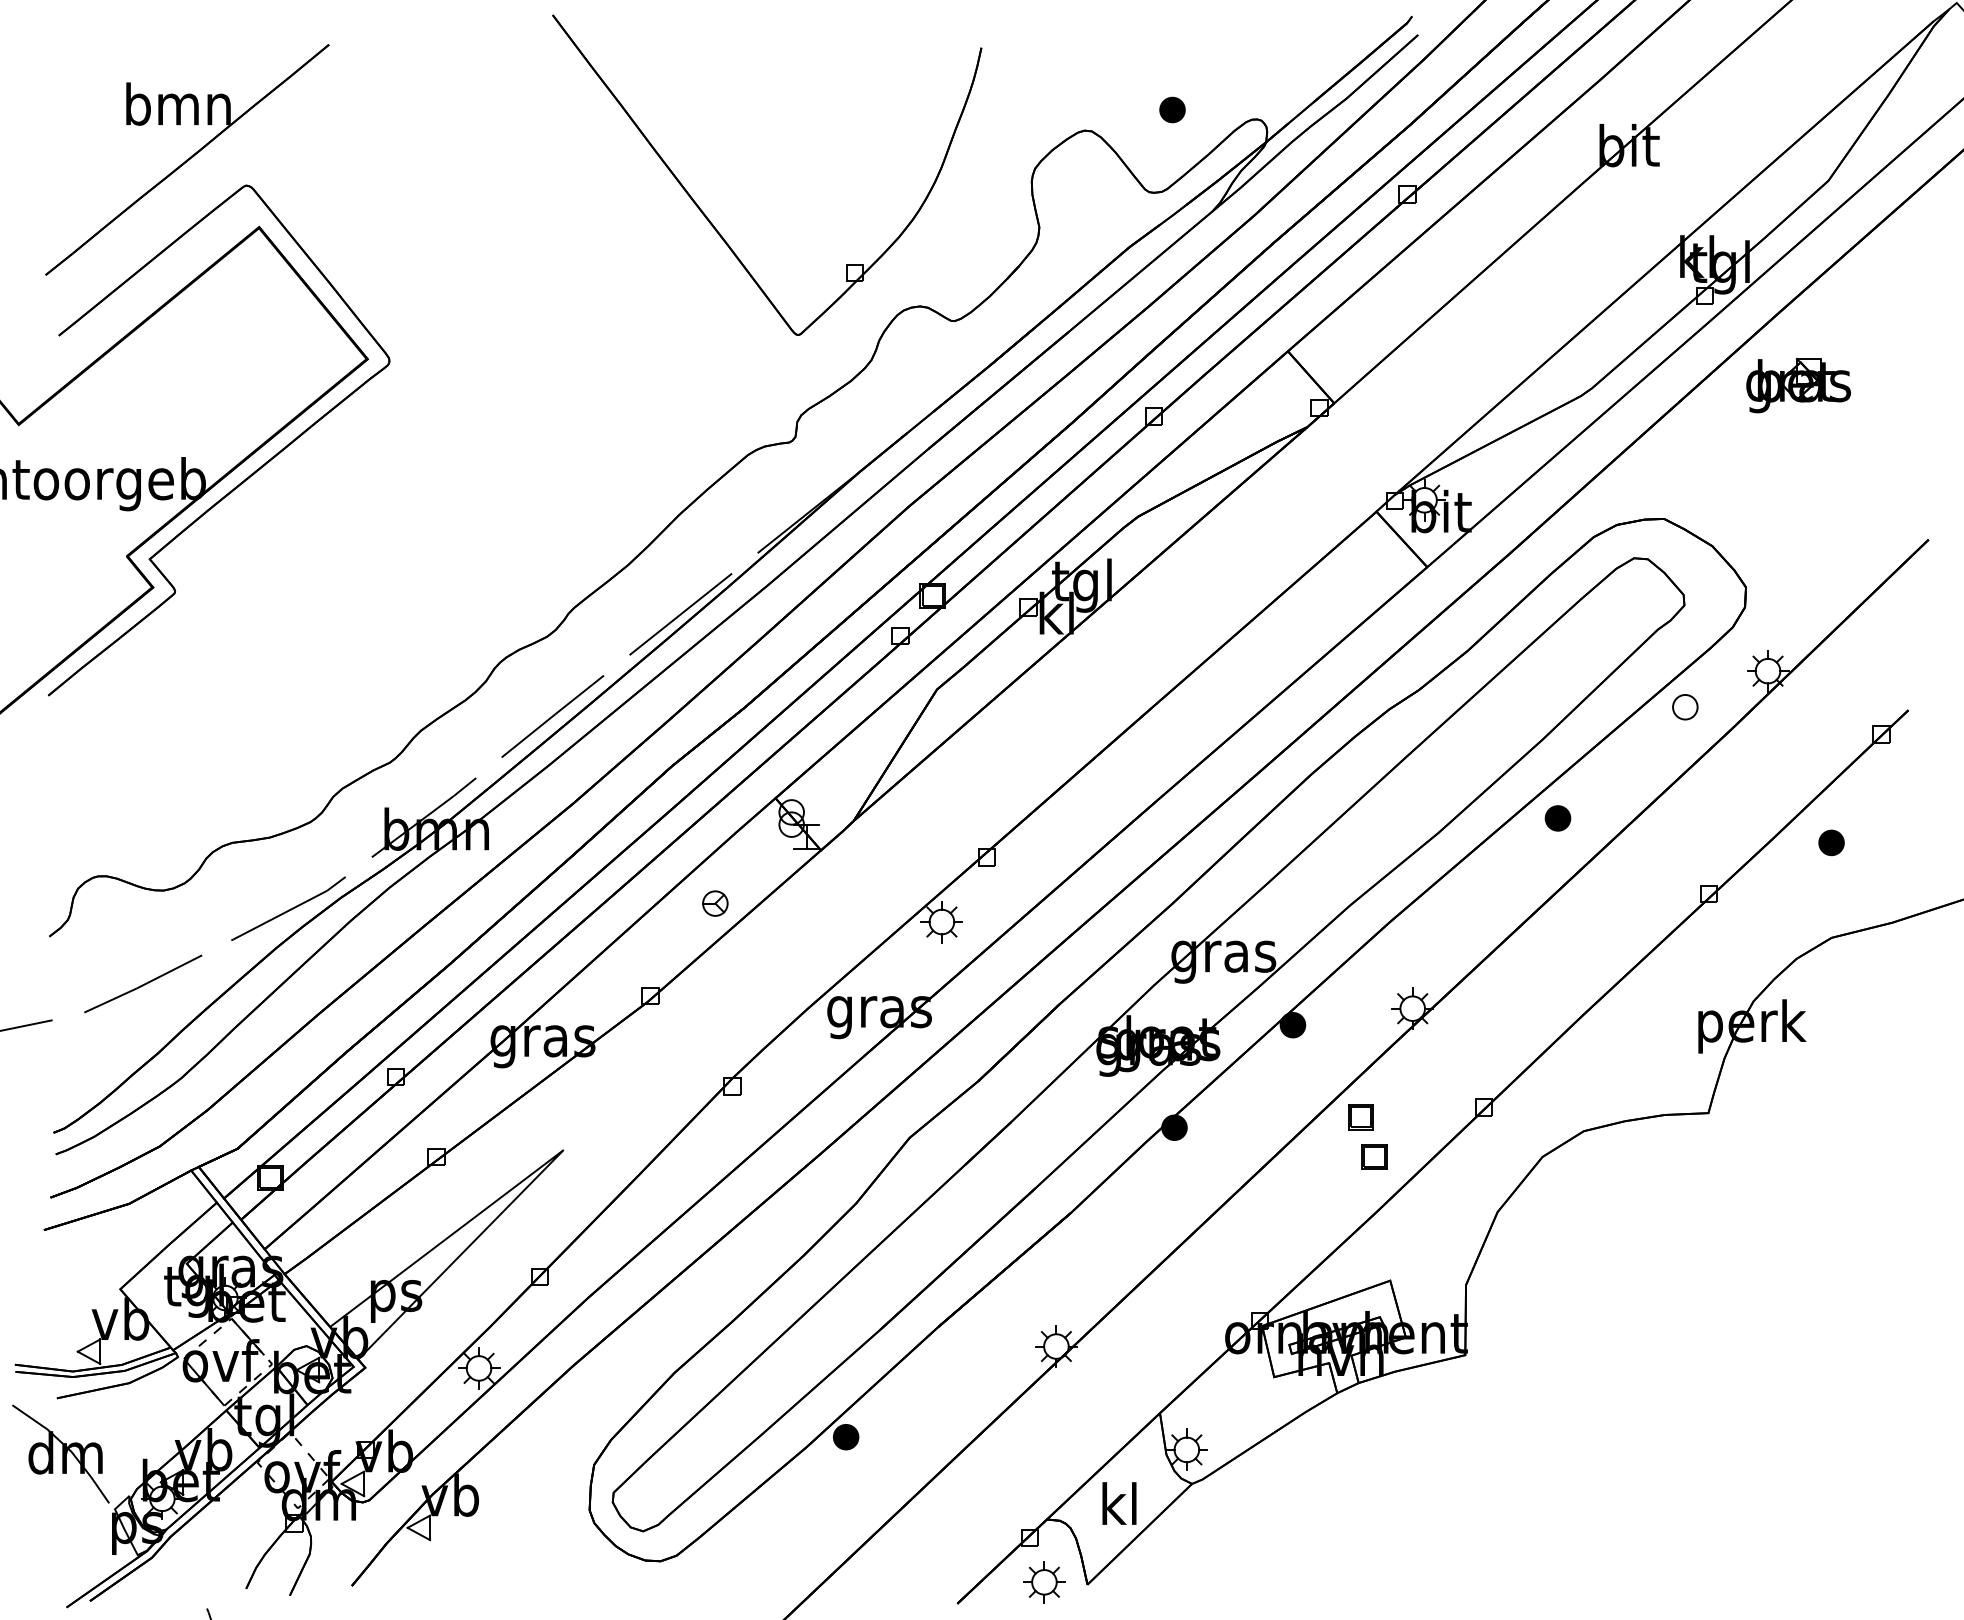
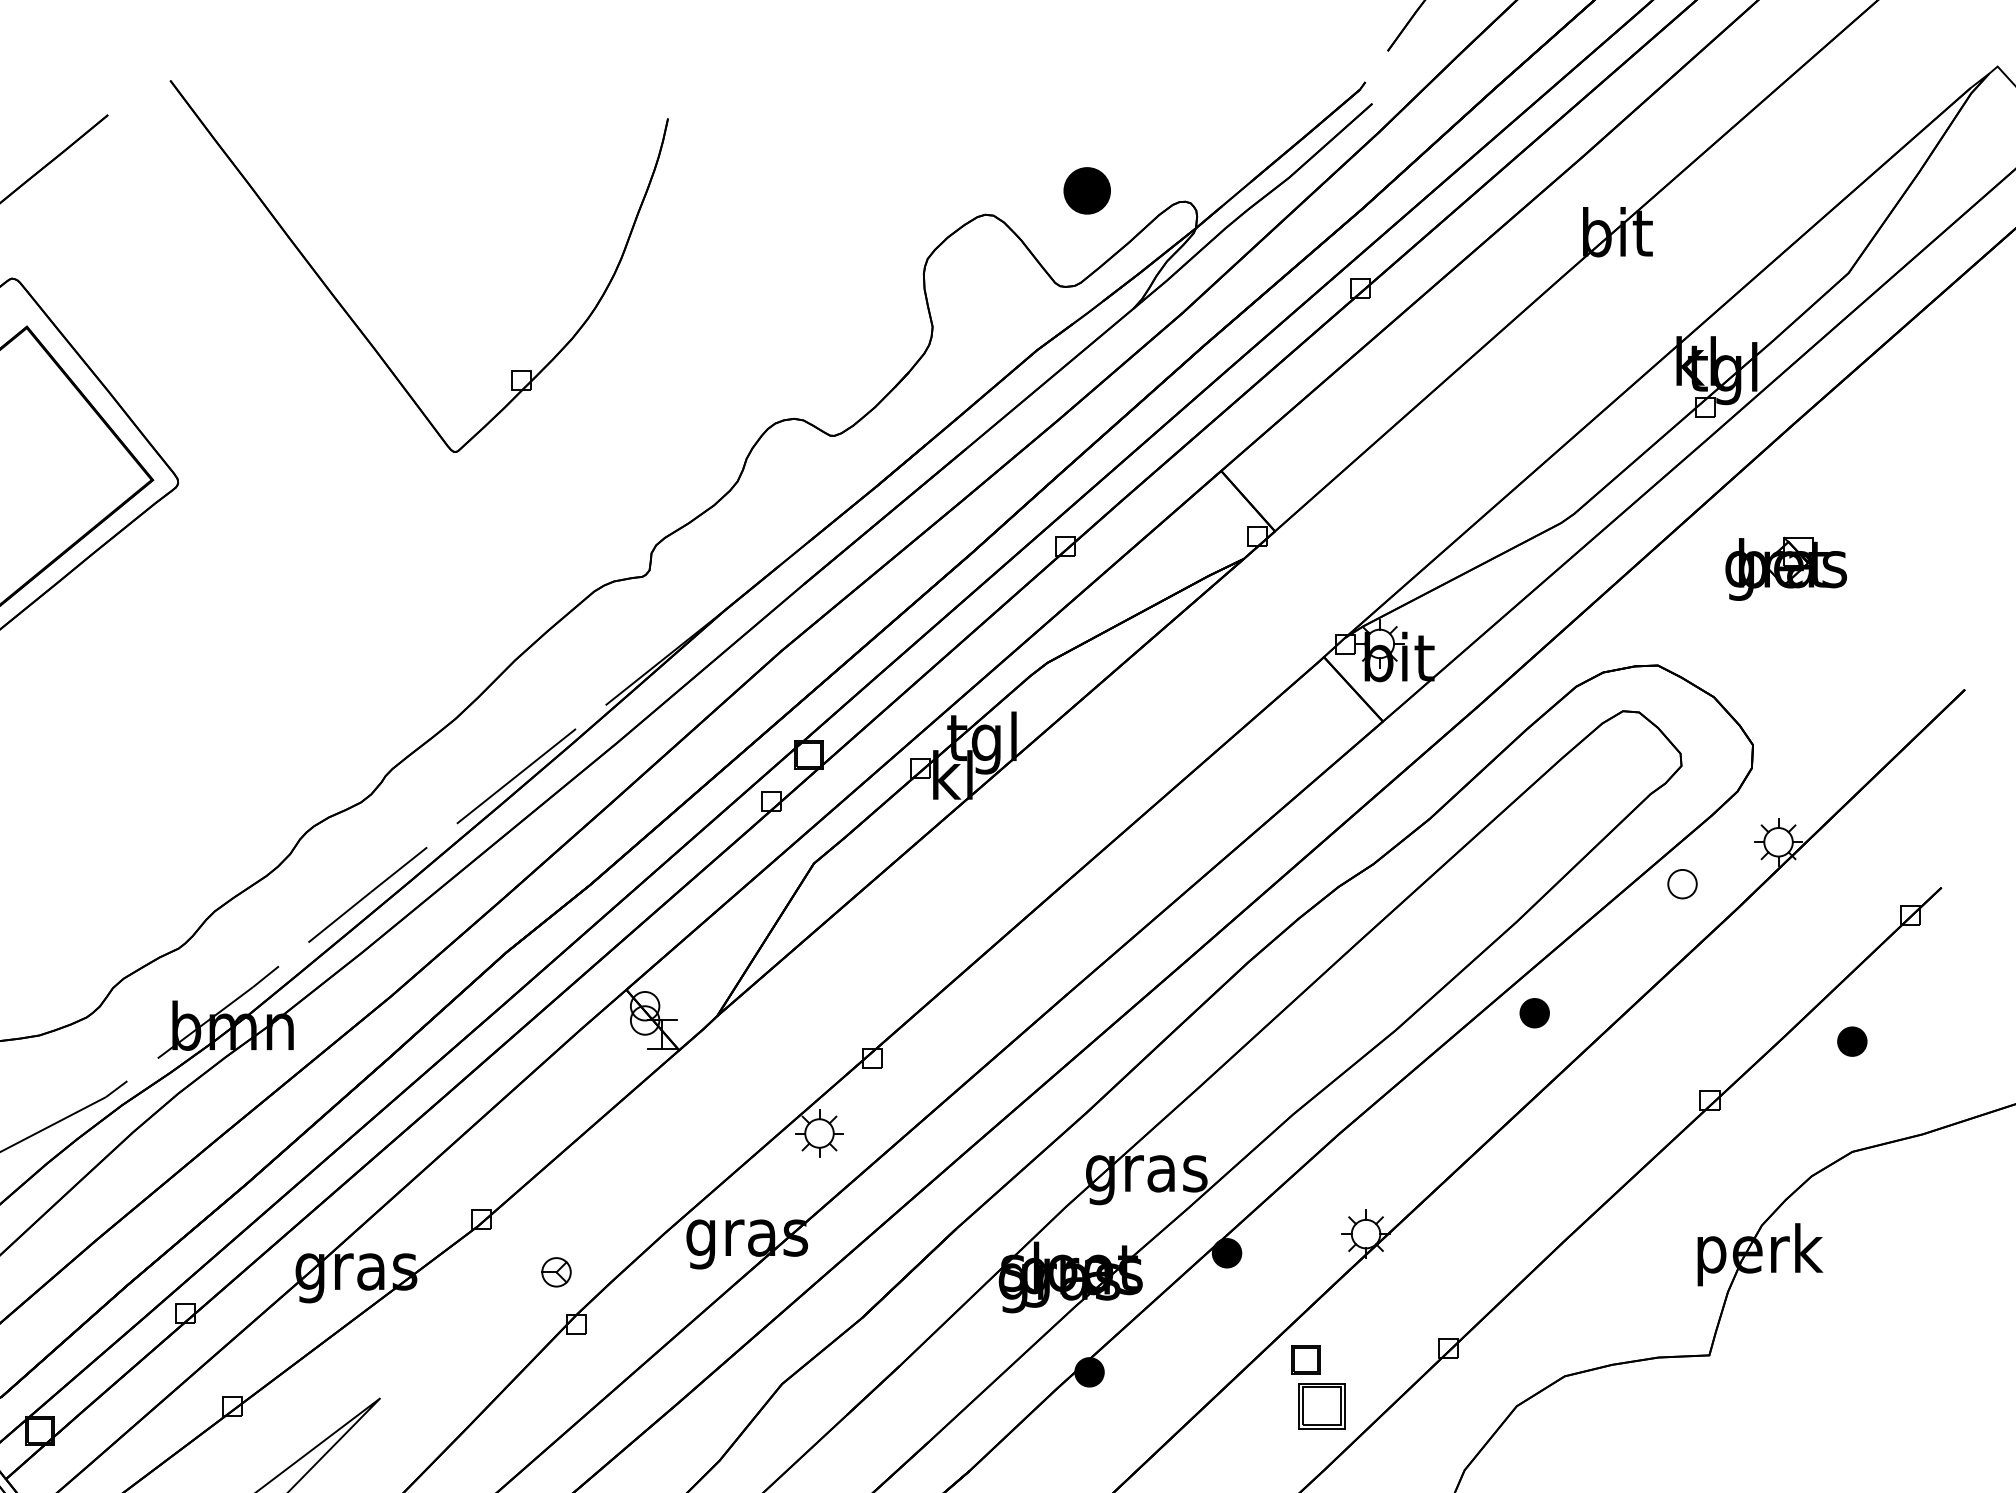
part: (1172, 109) -> (1087, 190), size x1.6
part: (710, 220) -> (353, 319), moved
part: (1798, 385) -> (1786, 568), moved
part: (715, 903) -> (556, 1272), moved
part: (1374, 1156) -> (1321, 1405), size x1.6

